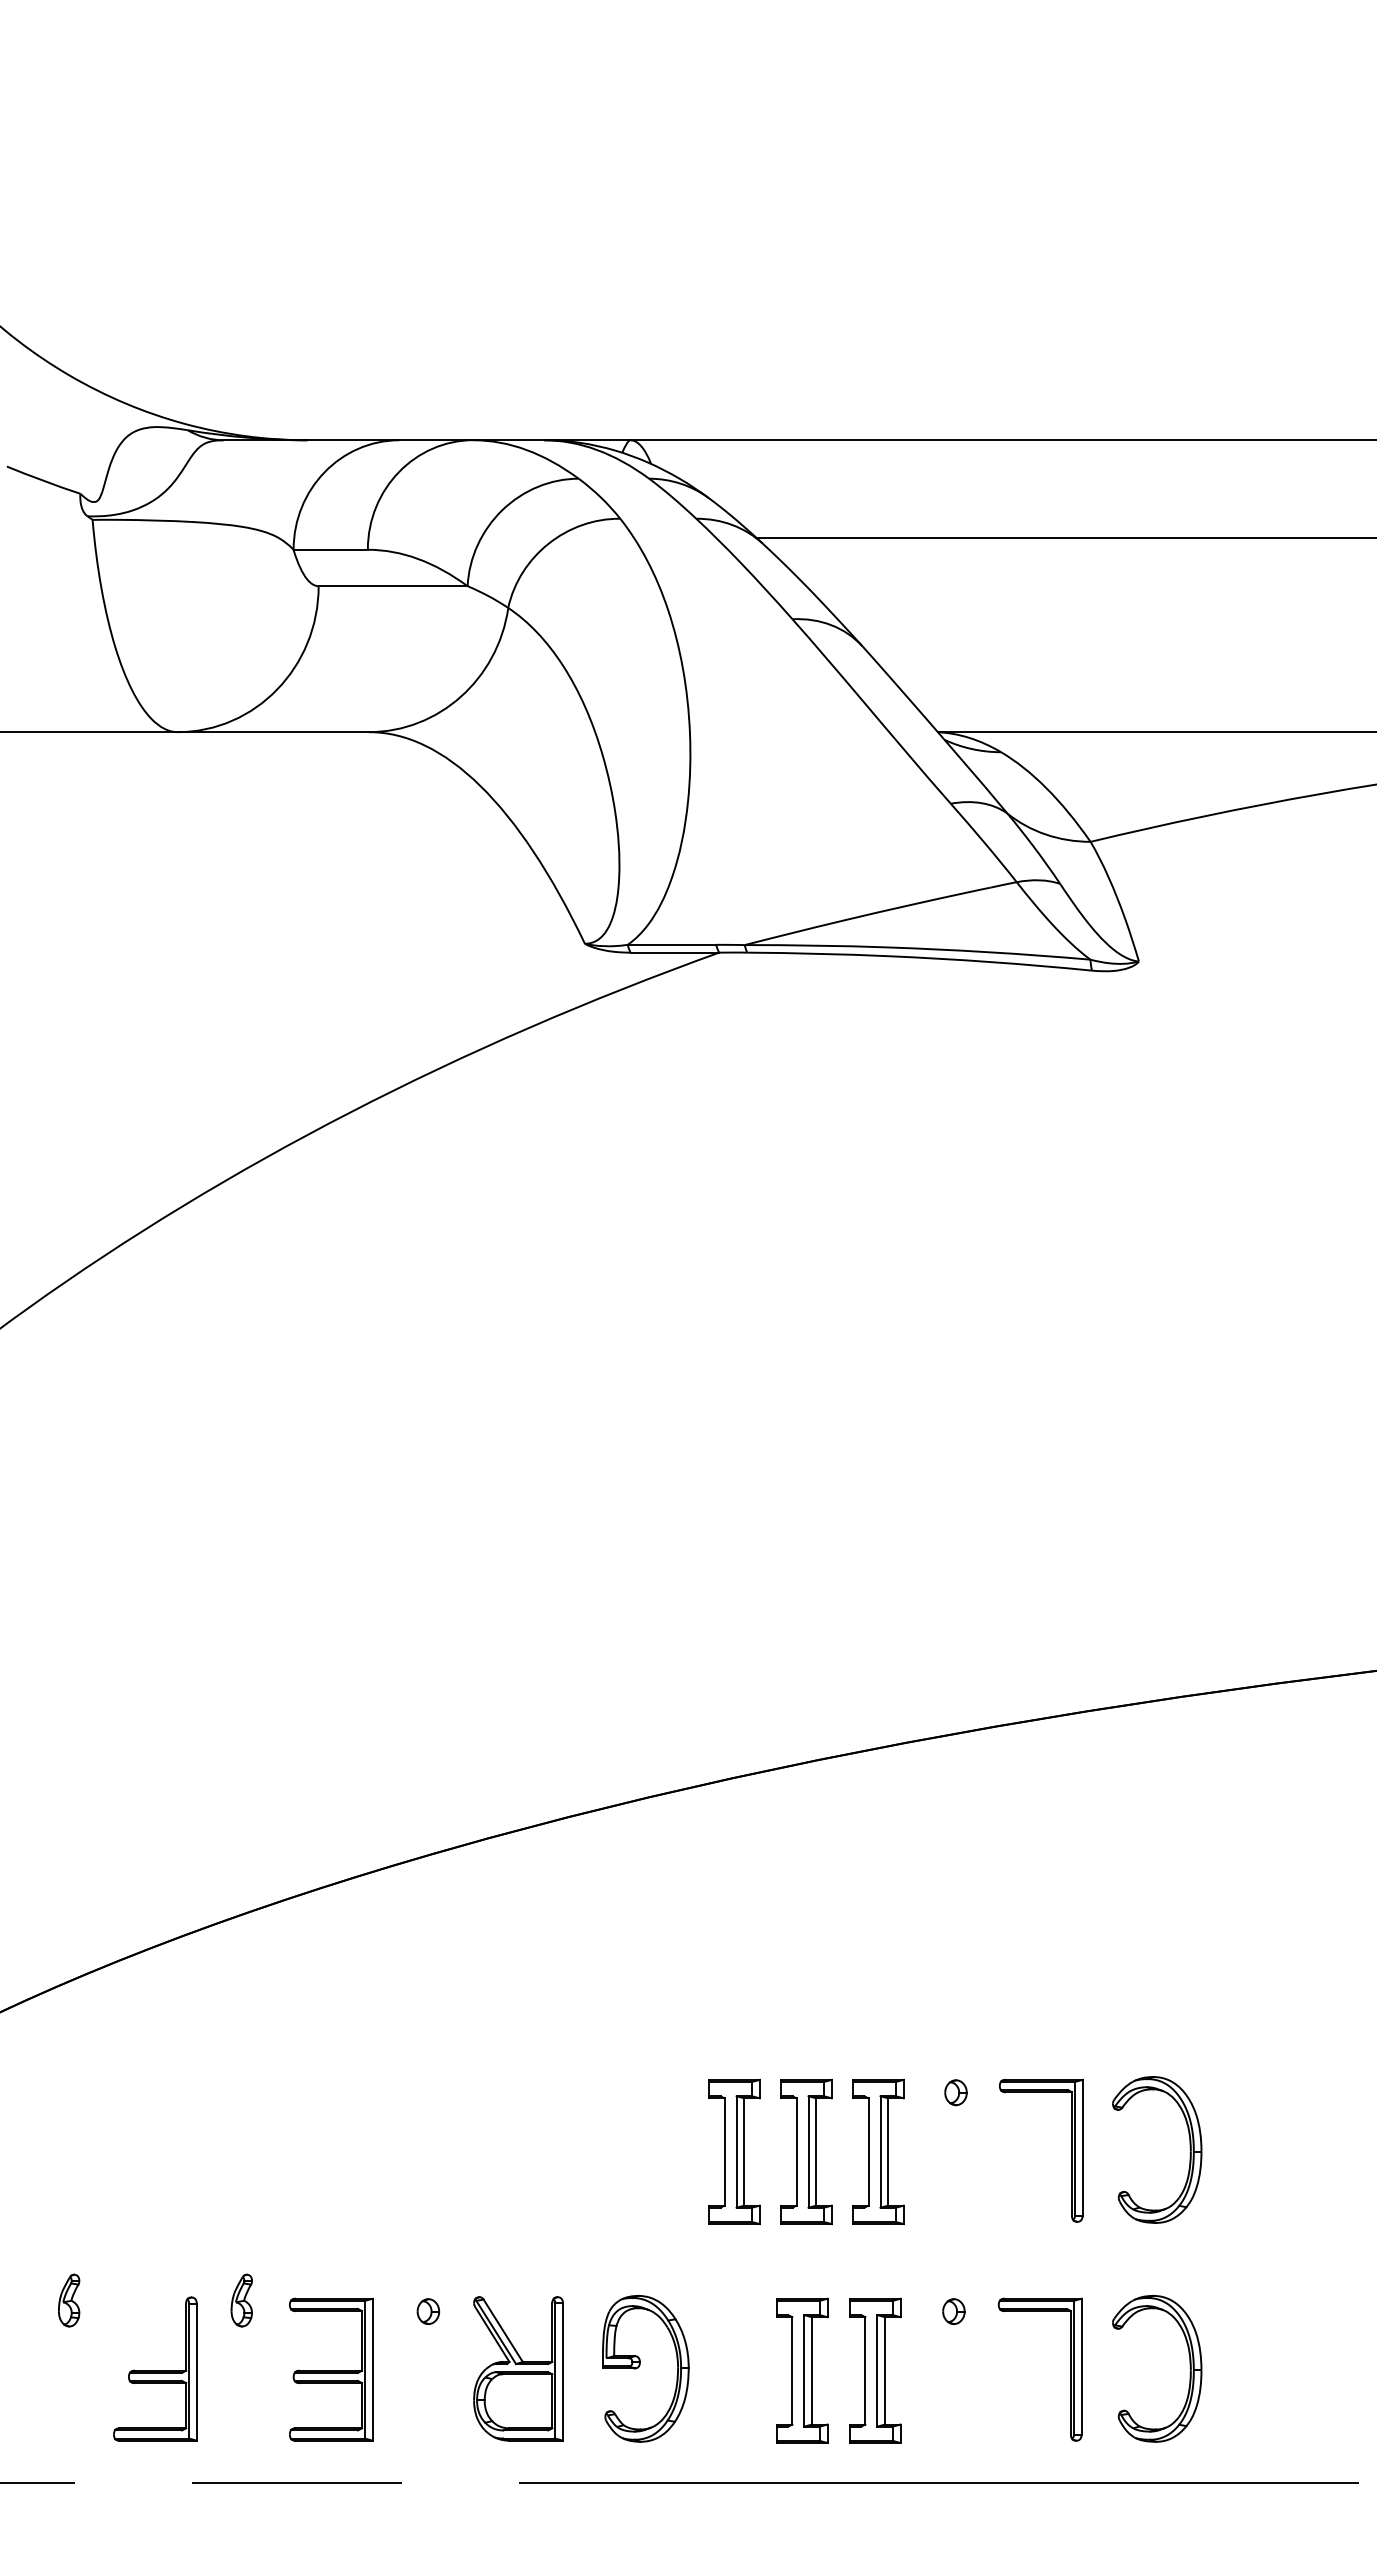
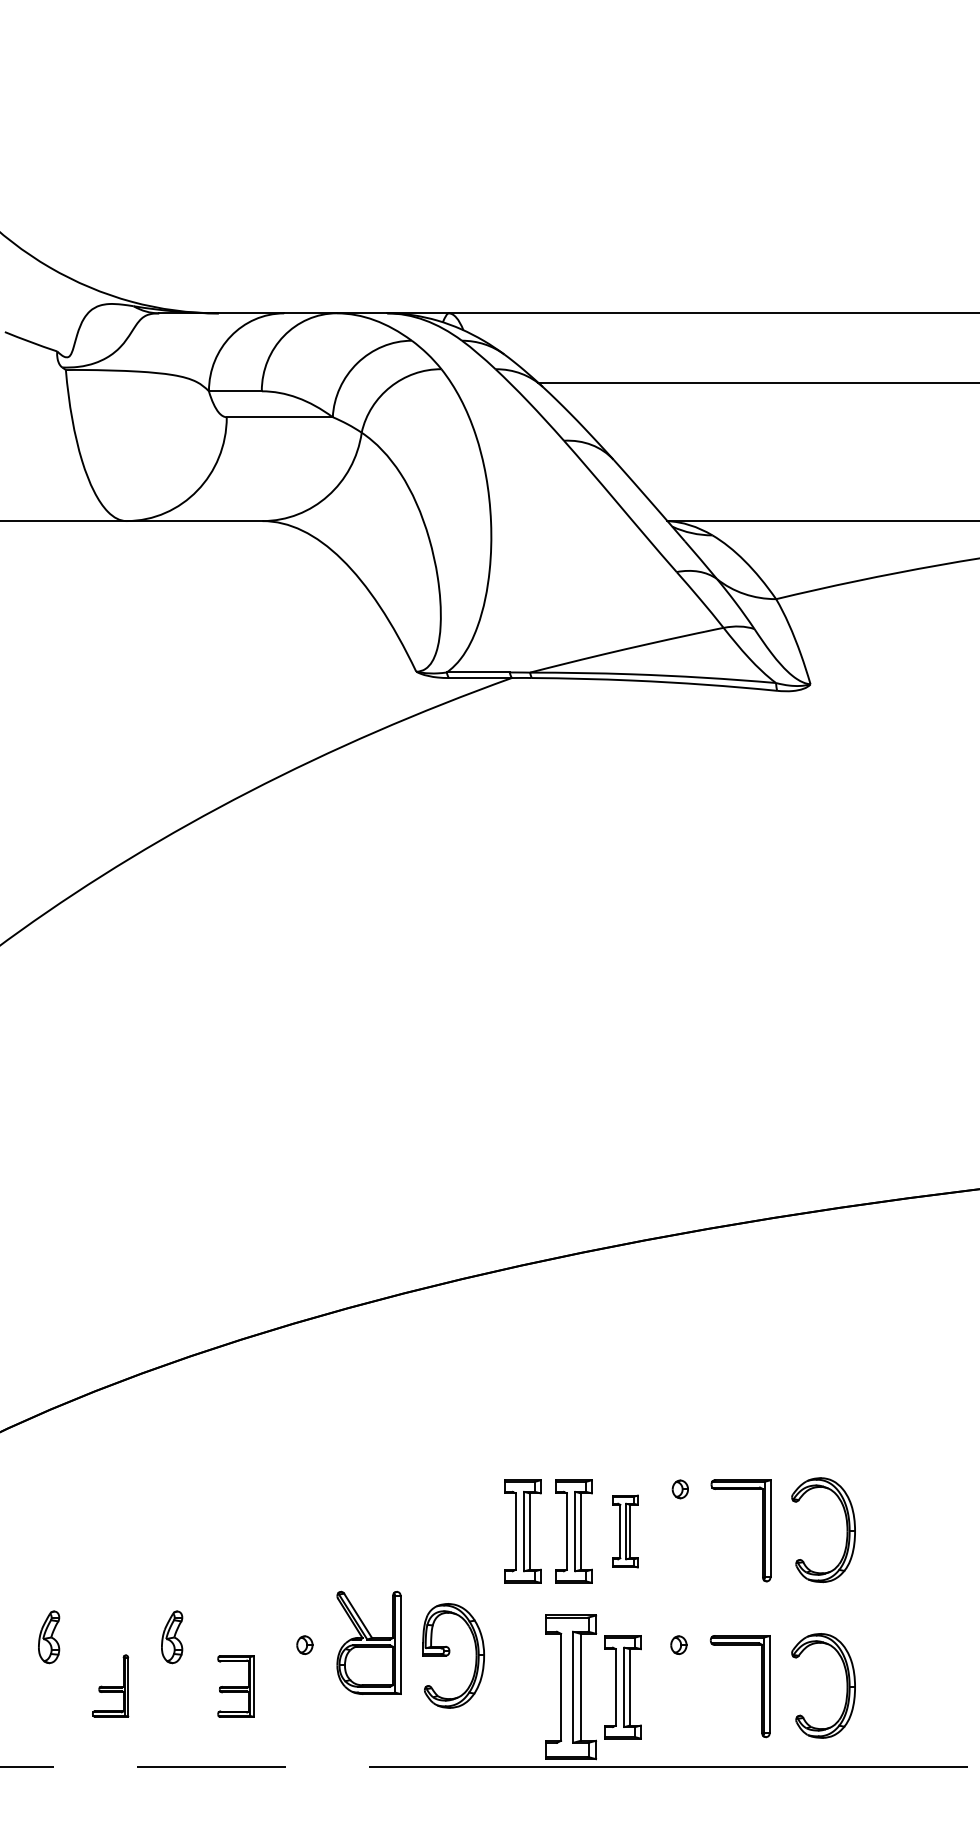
part: (878, 2151) -> (625, 1531), size x0.7
part: (69, 2300) -> (49, 1637), size x1.4
part: (240, 2300) -> (171, 1637), size x1.4
part: (155, 2368) -> (110, 1685), size x0.6
part: (517, 2368) -> (368, 1642), moved
part: (645, 2368) -> (453, 1655), moved
part: (330, 2369) -> (235, 1686), size x0.6
part: (801, 2371) -> (570, 1687), size x1.4

